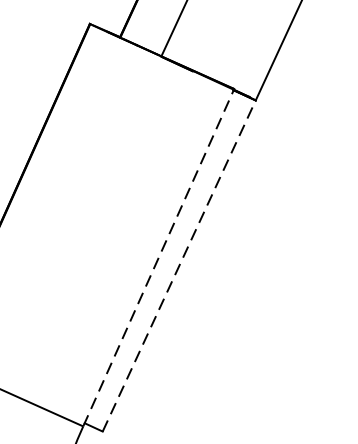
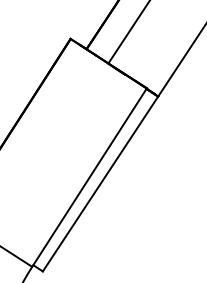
line: (158, 257) -> (89, 177), dashed -> solid
line: (179, 266) -> (100, 184), dashed -> solid

